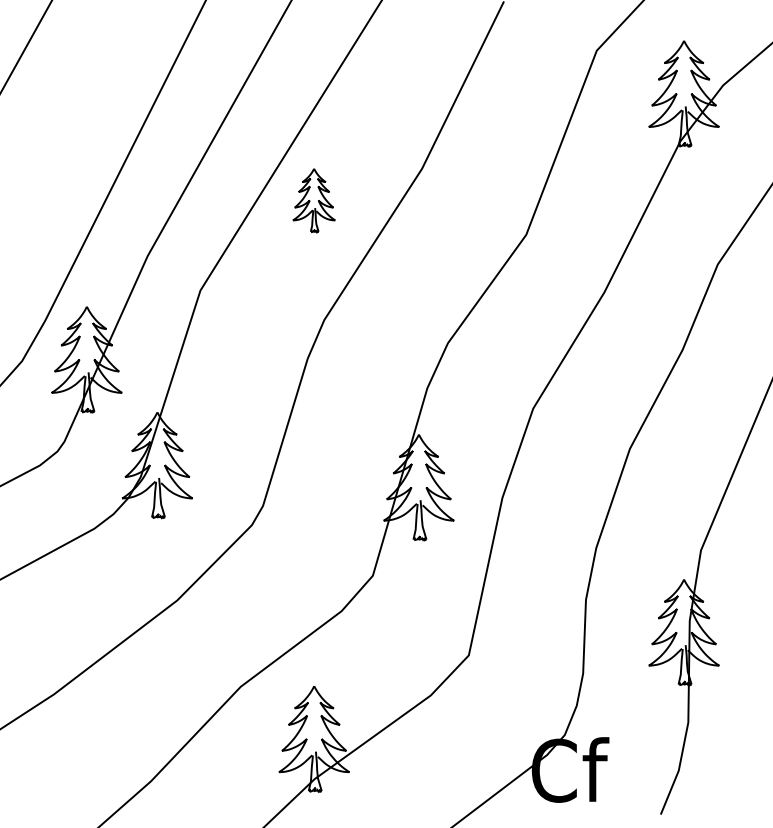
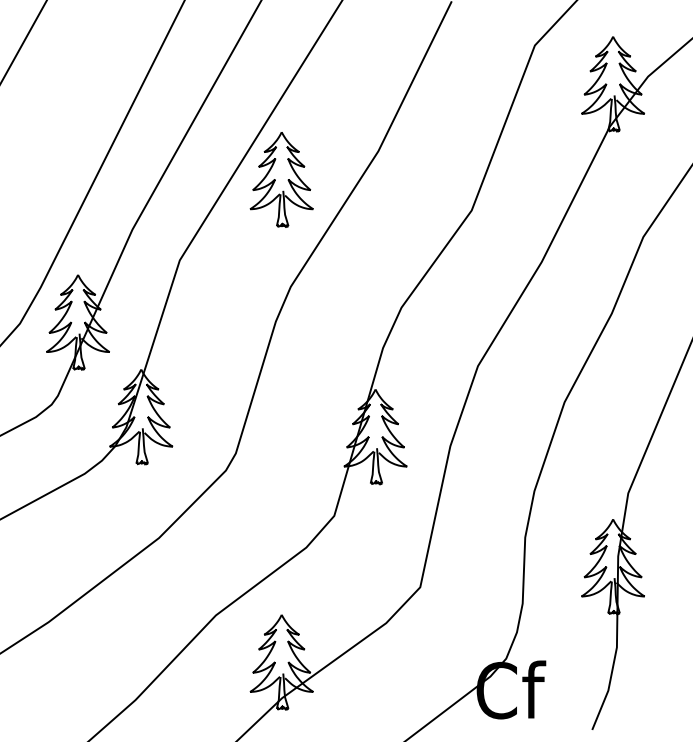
part: (313, 200) -> (281, 179), size x1.67

